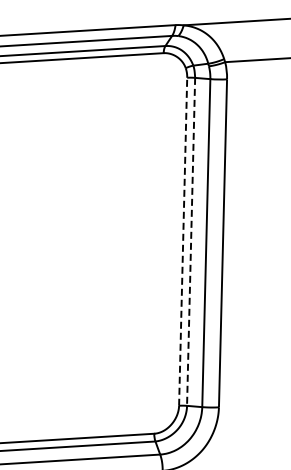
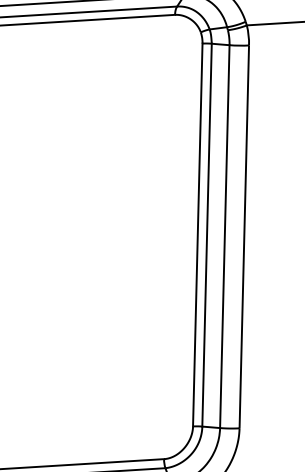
line: (183, 241) -> (198, 234), dashed -> solid
line: (191, 242) -> (207, 235), dashed -> solid

